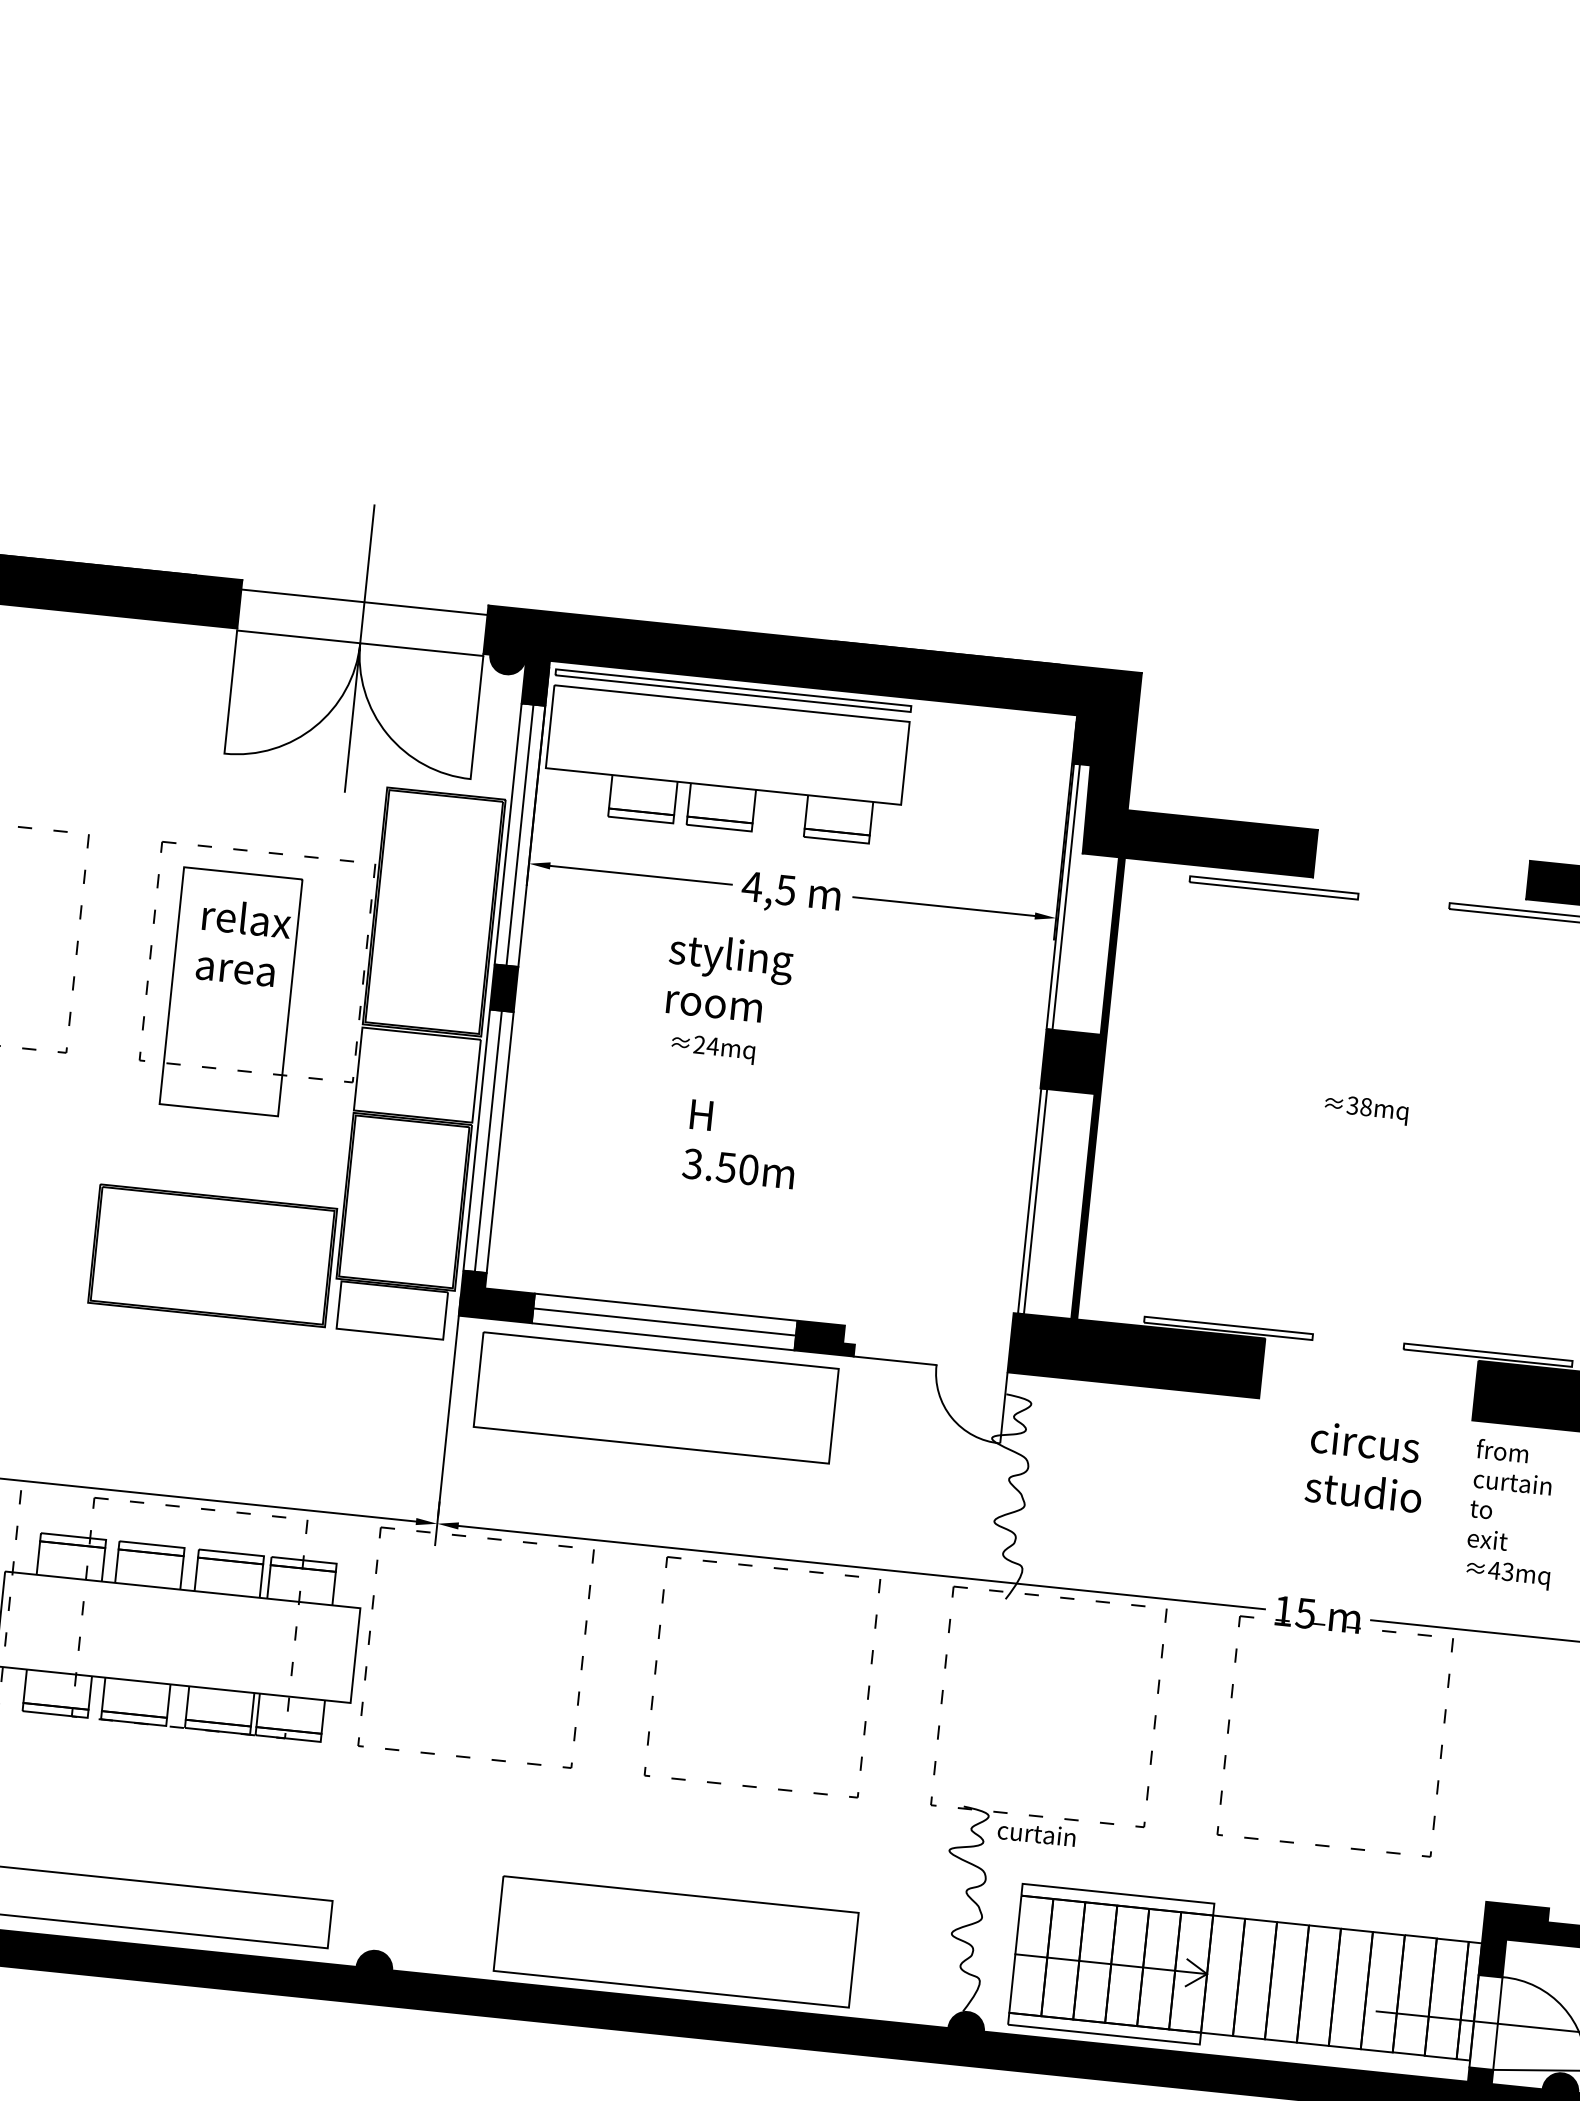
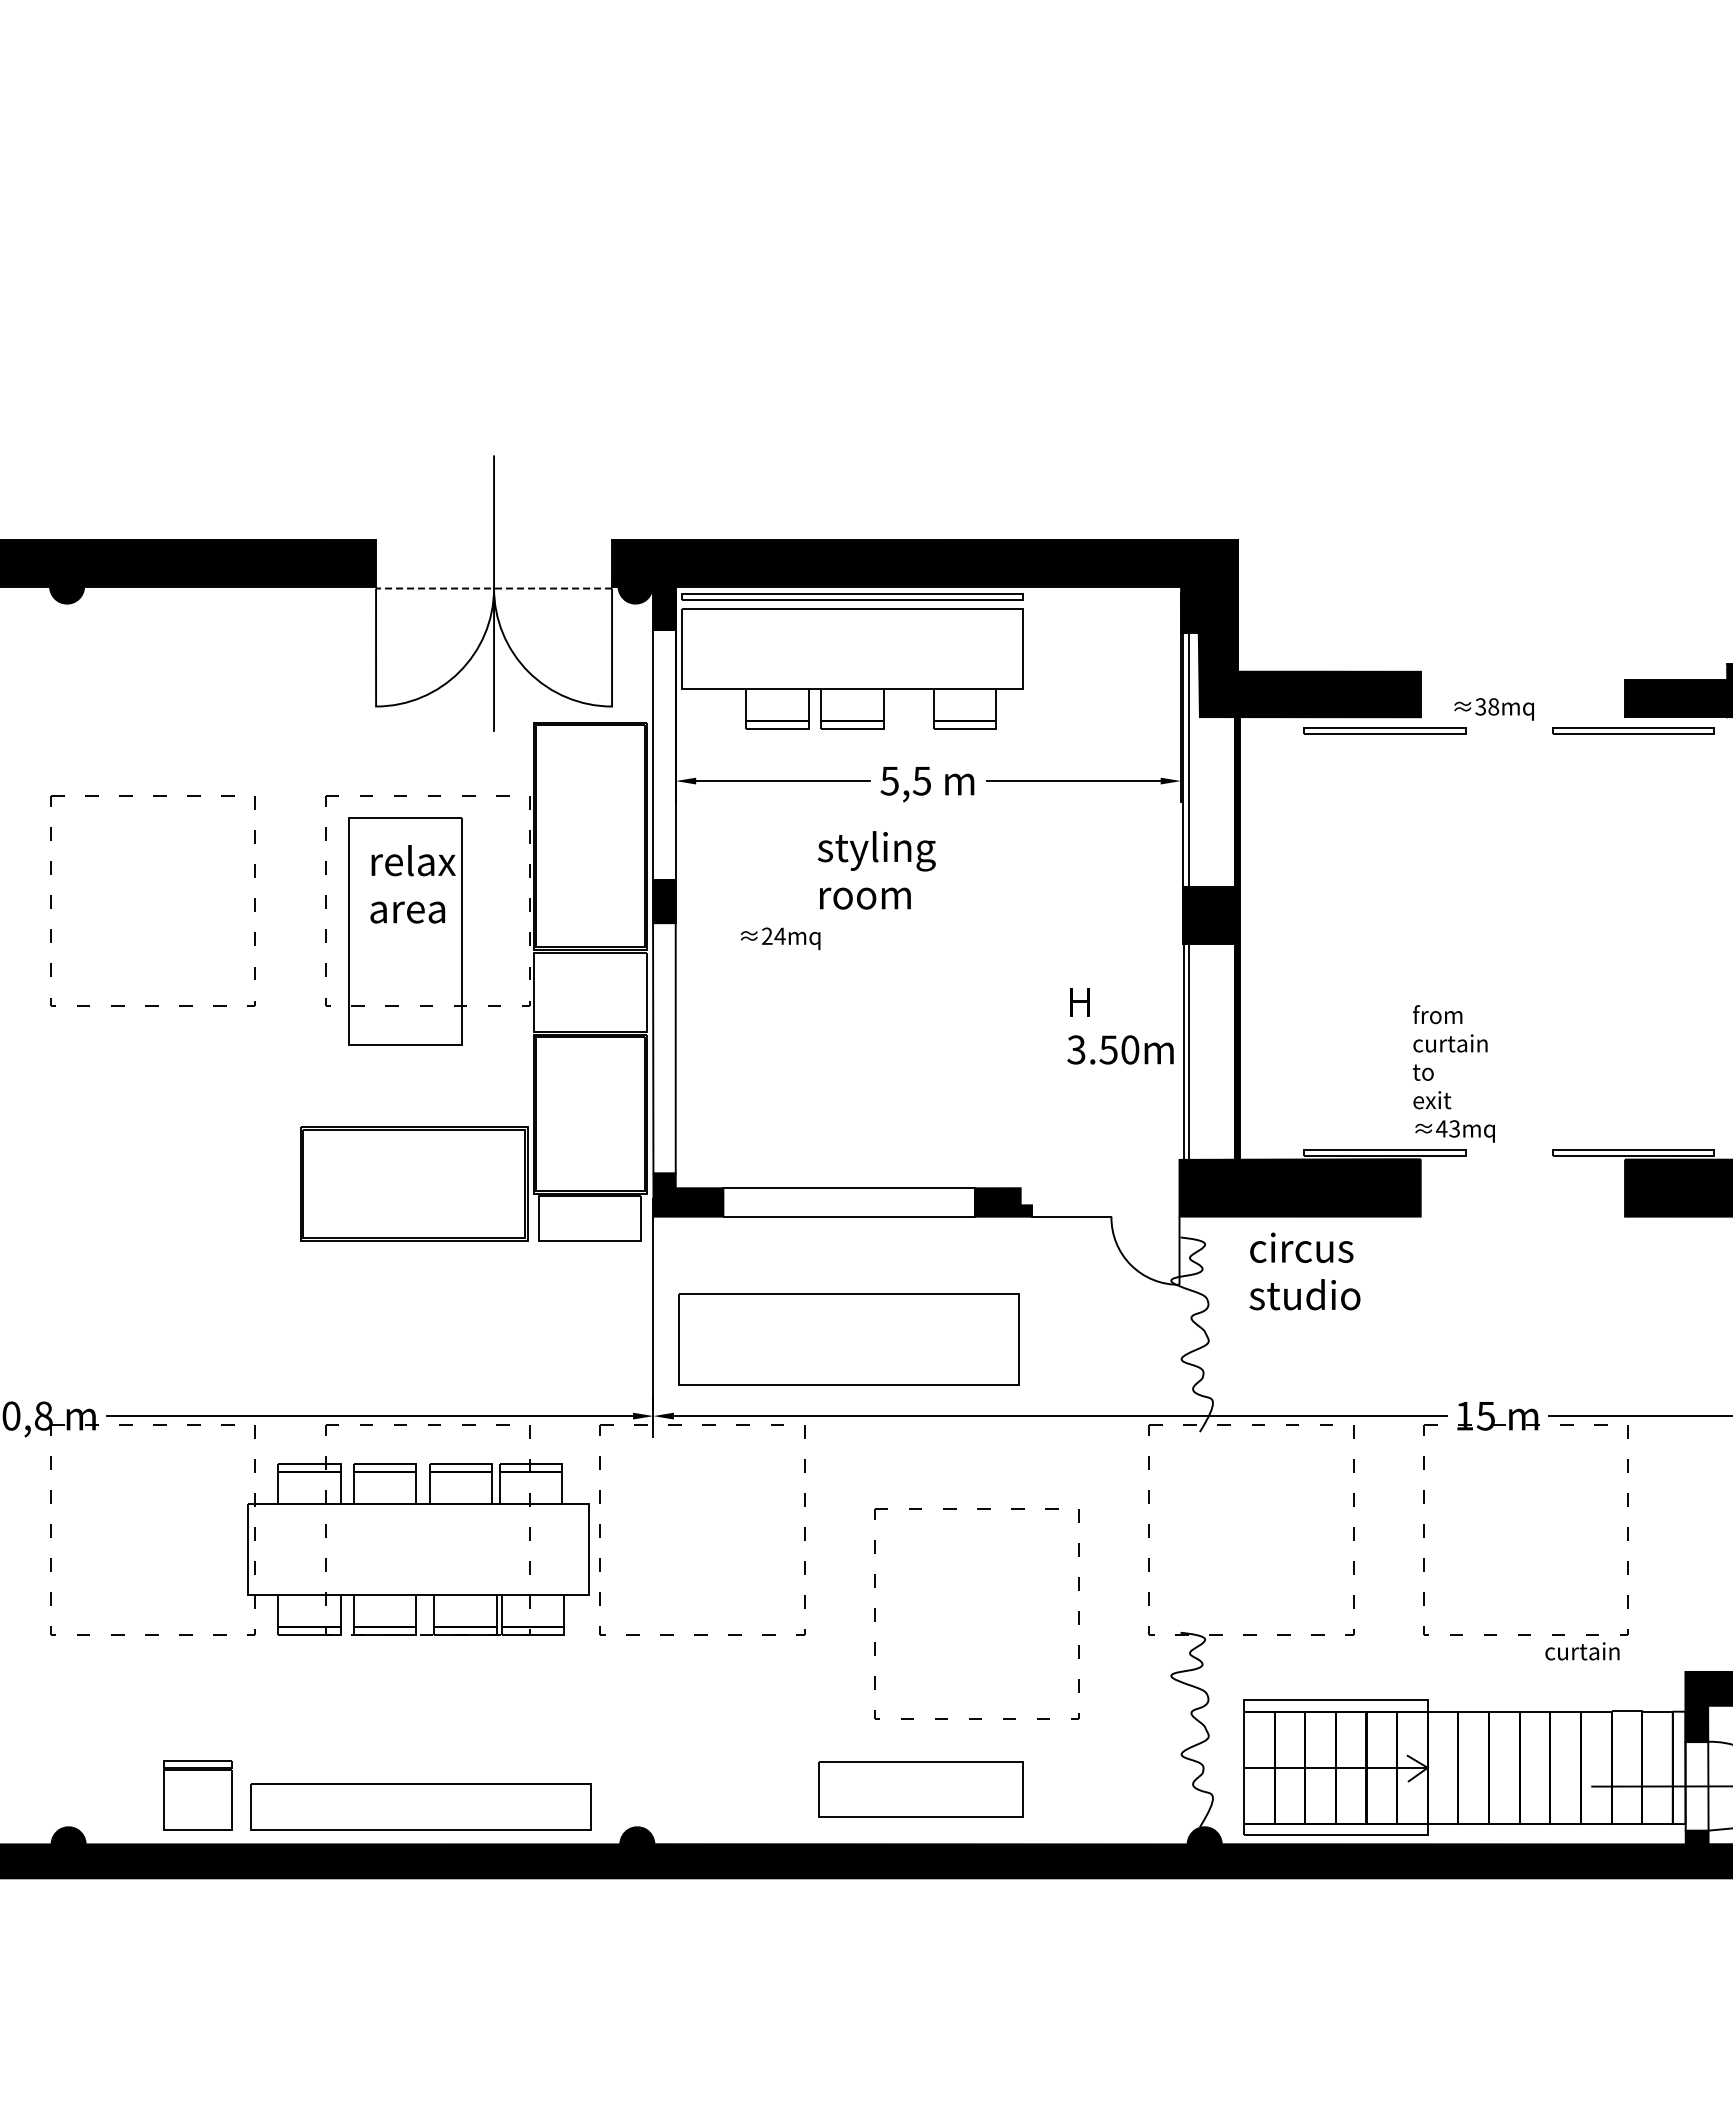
line: (364, 602) -> (494, 549), removed
line: (360, 643) -> (494, 588), solid -> dashed
line: (520, 834) -> (664, 754), removed
text: (752, 886) -> (889, 780), 4,5 -> 5,5
text: (713, 1048) -> (780, 938), moved
text: (1365, 1109) -> (1493, 709), moved
line: (488, 1141) -> (664, 1048), removed
text: (741, 1144) -> (1120, 1026), moved
line: (664, 1322) -> (849, 1202), removed
part: (655, 1398) -> (848, 1339), moved
text: (1365, 1467) -> (1304, 1271), moved
text: (1512, 1514) -> (1453, 1073), moved
part: (656, 1665) -> (875, 1613), moved
text: (1036, 1833) -> (1582, 1651), moved
part: (675, 1942) -> (920, 1789), size x0.6

